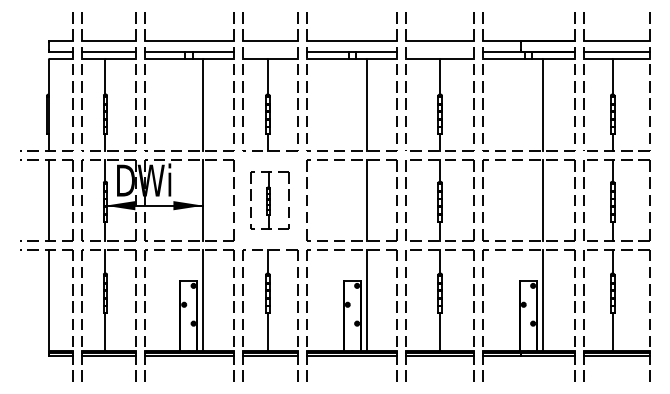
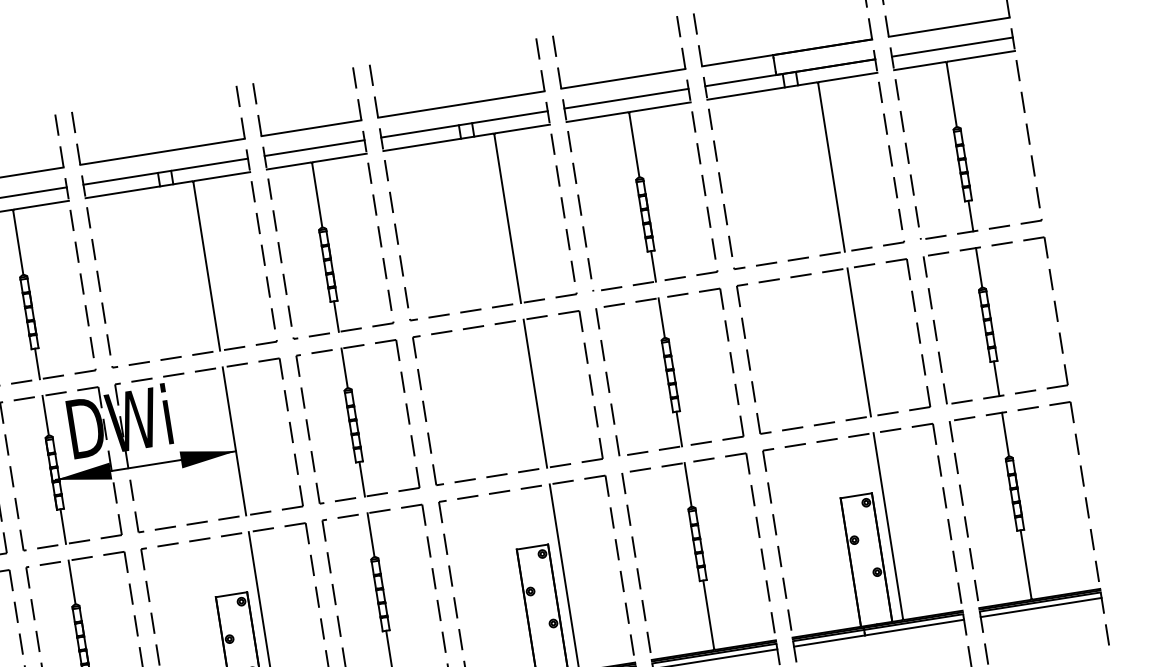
line: (270, 51) -> (314, 147), added
line: (439, 51) -> (625, 98), added
part: (270, 200) -> (358, 422), size x1.43

